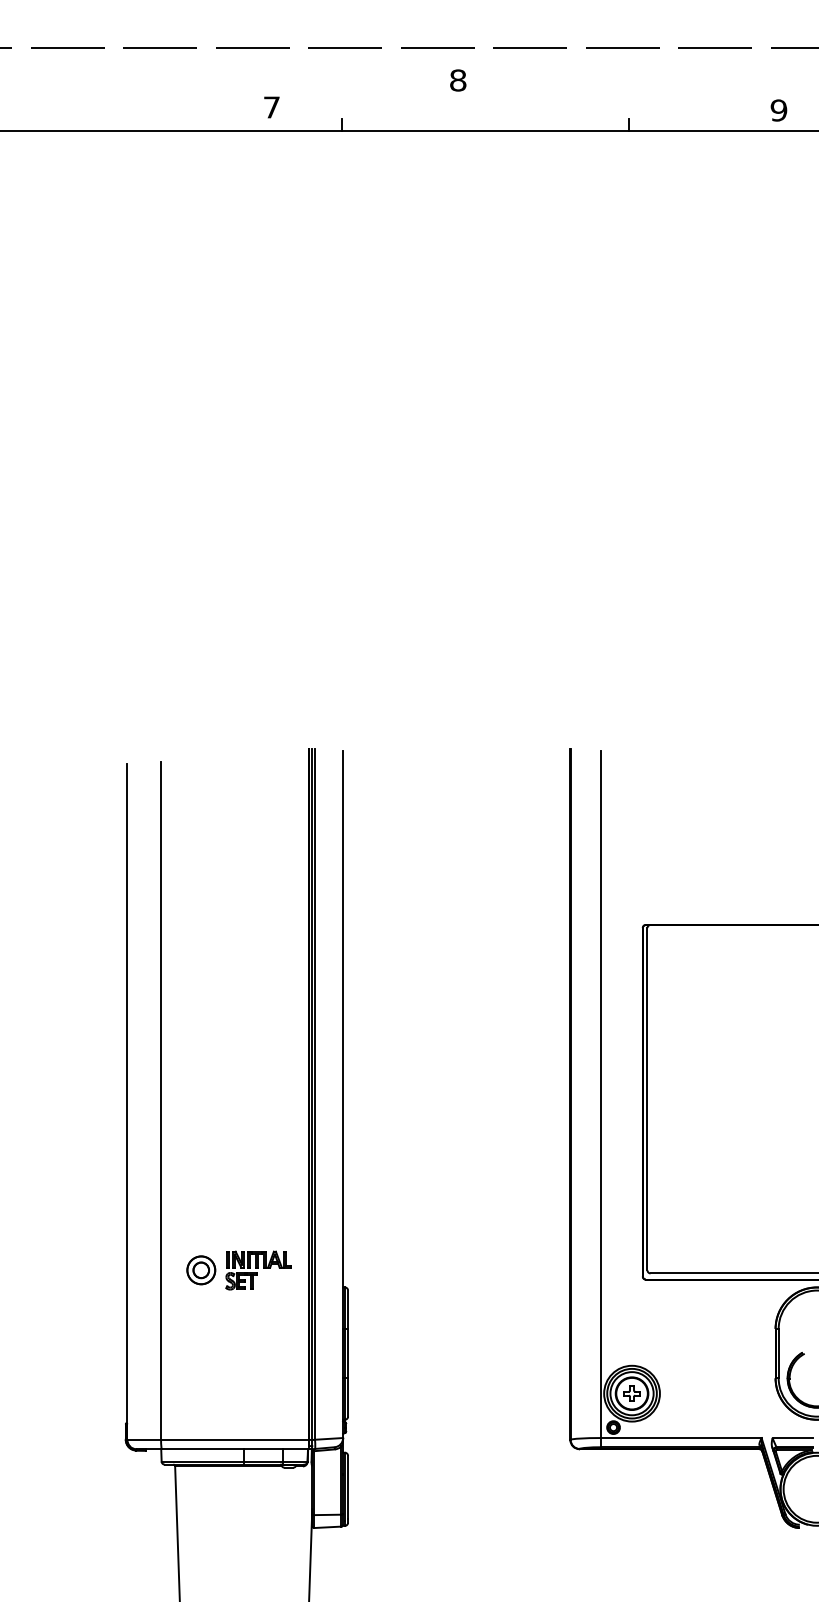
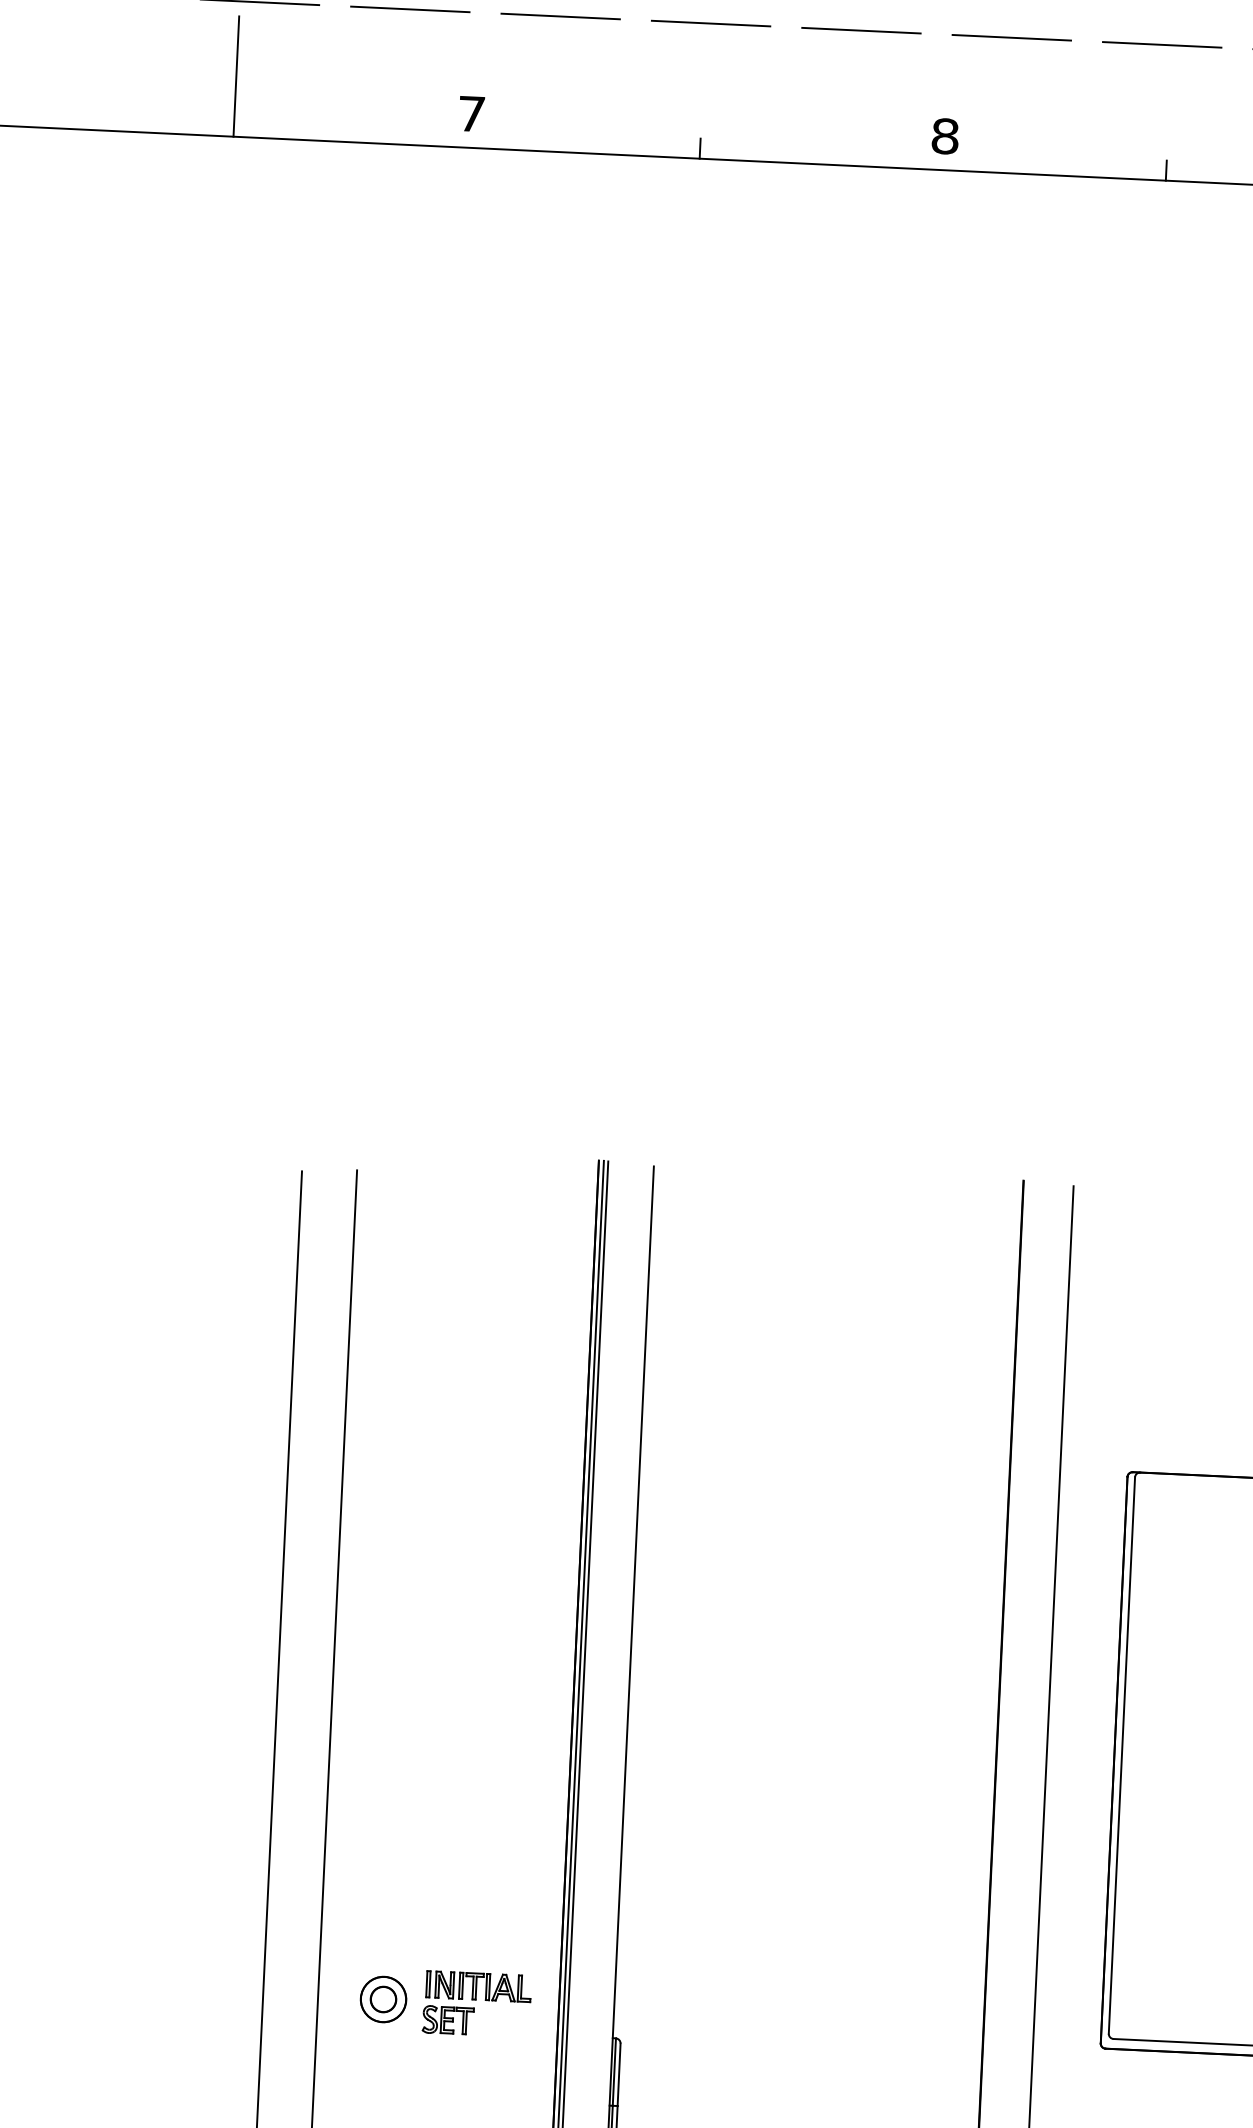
text: (458, 80) -> (945, 136), moved
line: (55, 94) -> (236, 76), added
text: (271, 107) -> (471, 114), moved

